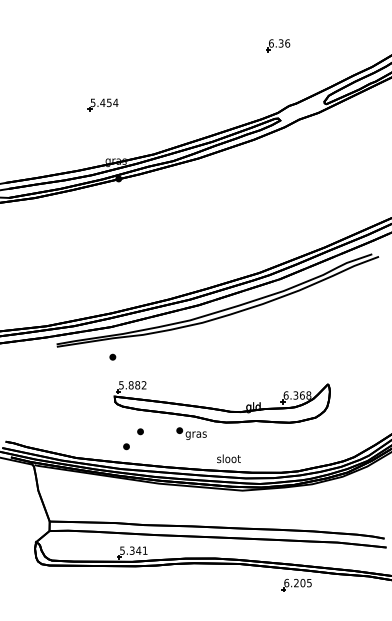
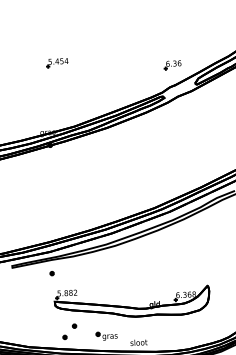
part: (278, 45) -> (173, 65), moved
part: (102, 104) -> (57, 62), moved
part: (191, 433) -> (106, 336), moved

